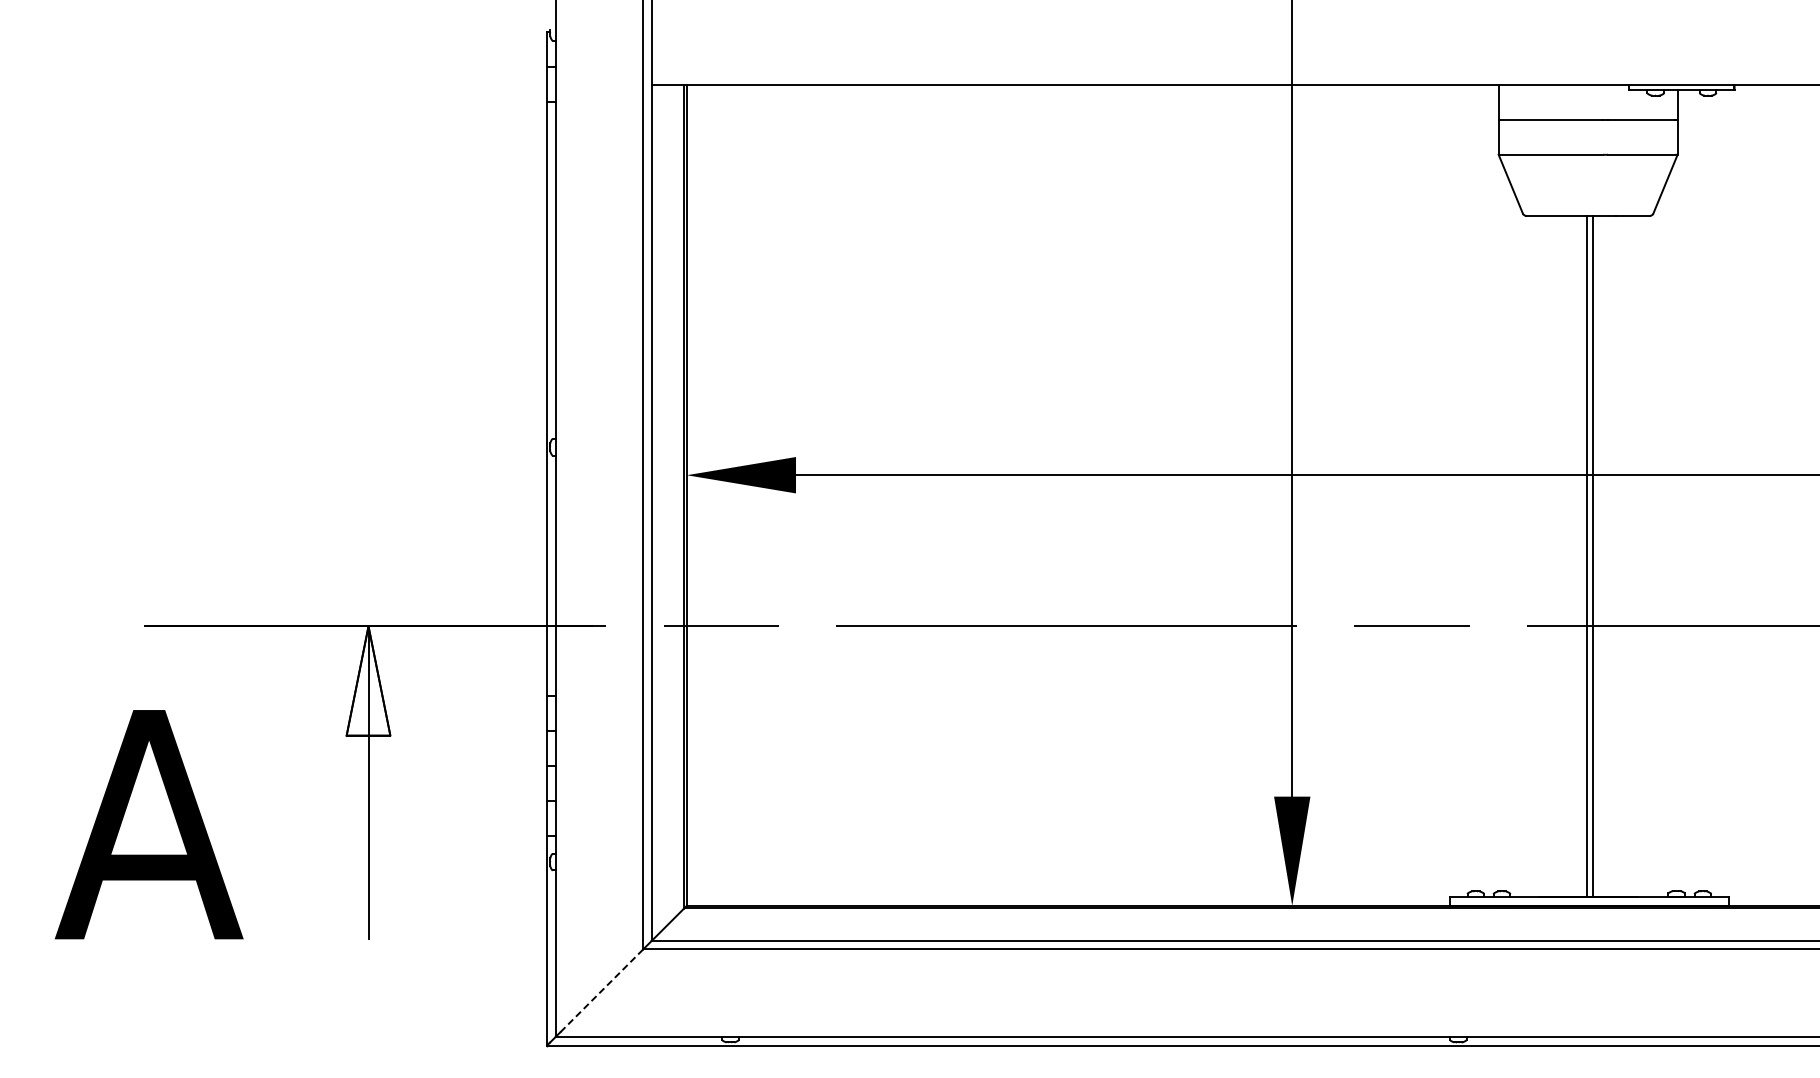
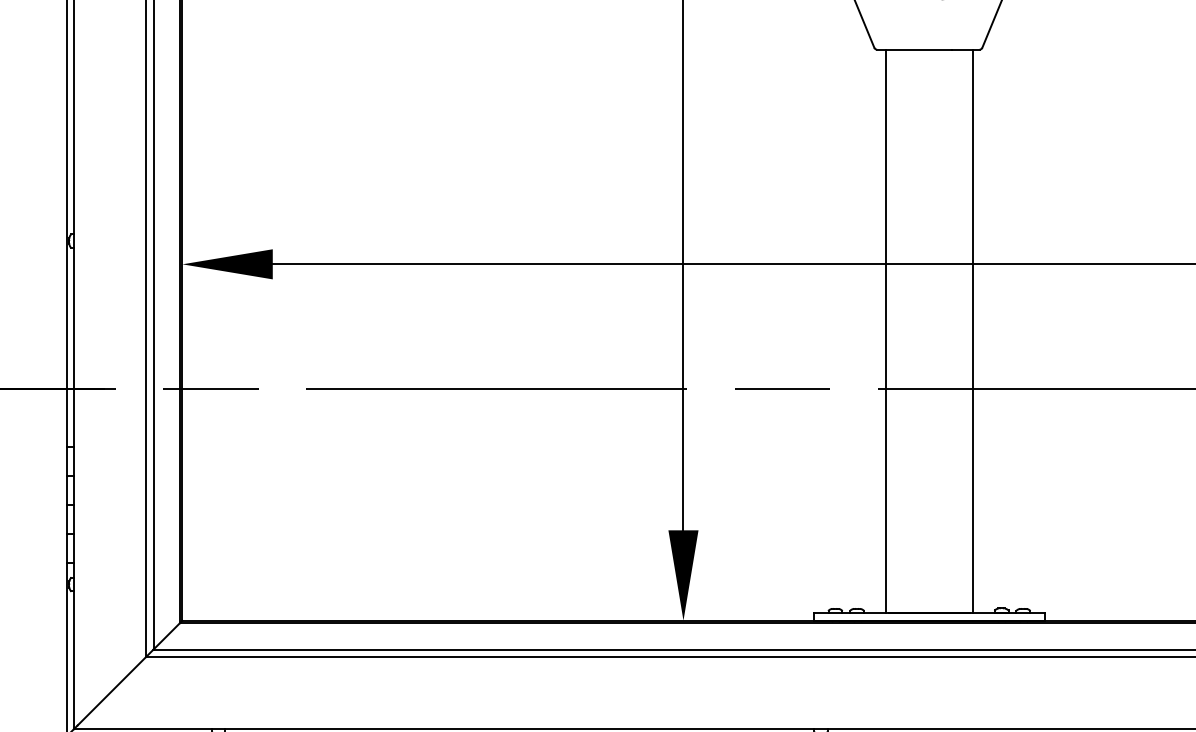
line: (1586, 556) -> (972, 331), moved
line: (1592, 556) -> (885, 331), moved
line: (601, 990) -> (111, 690), dashed -> solid

